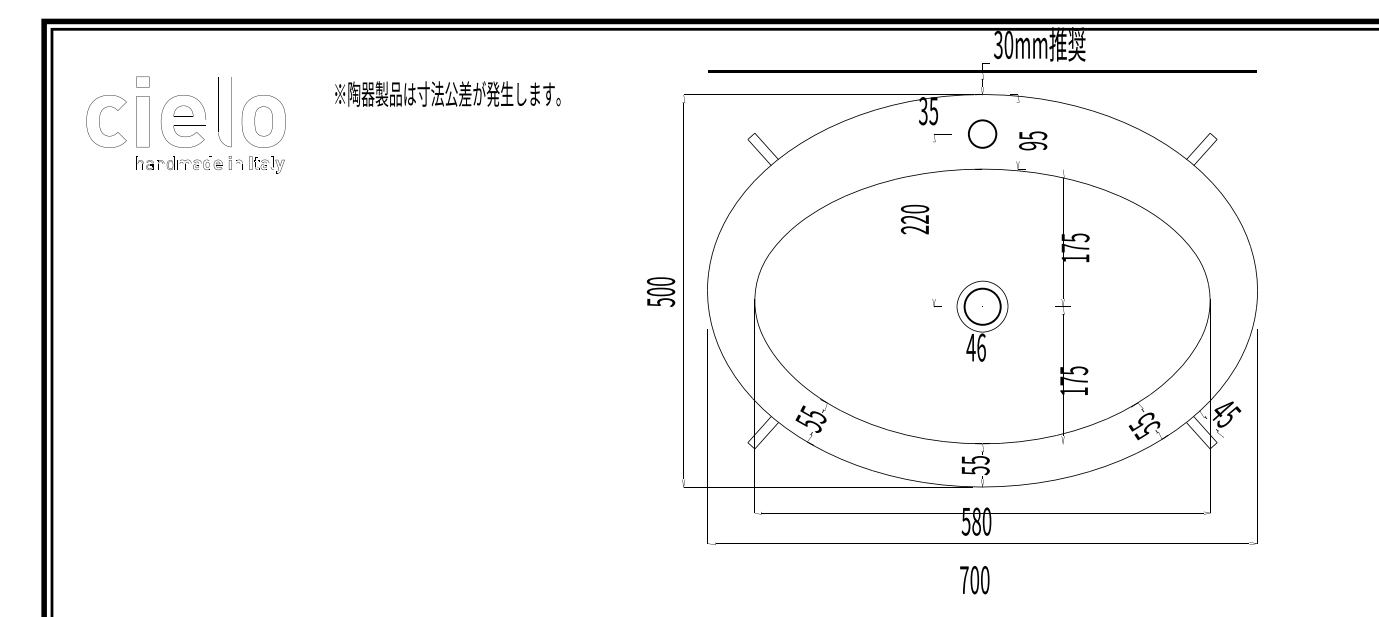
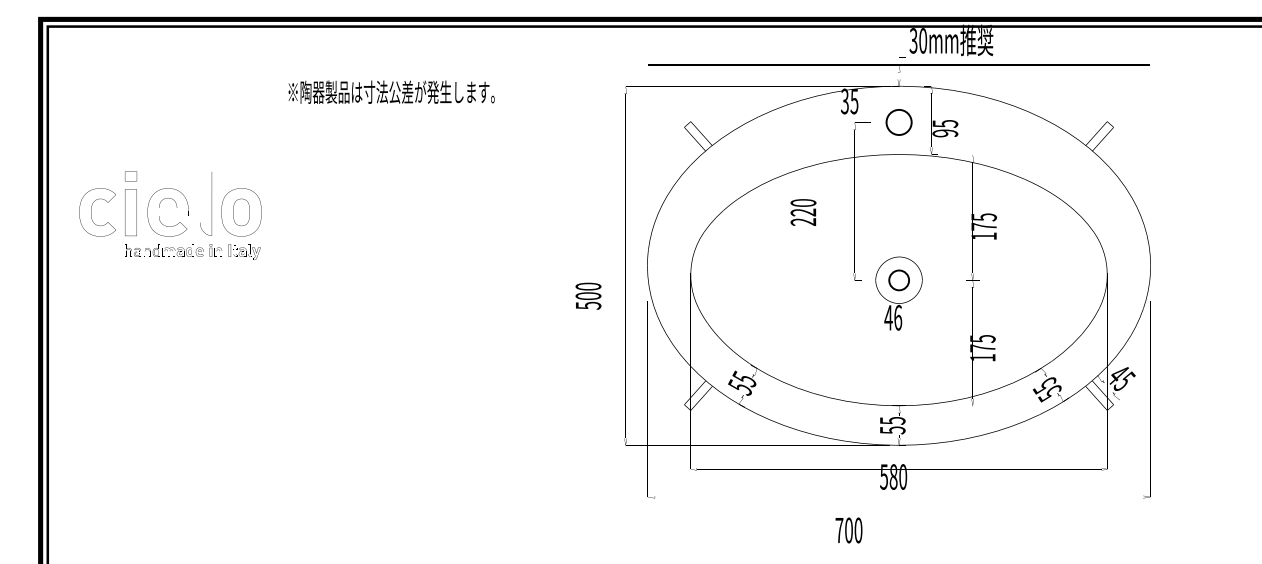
text: (447, 93) -> (391, 91), moved
part: (185, 124) -> (169, 215), moved
text: (915, 219) -> (803, 212), moved
text: (660, 291) -> (588, 295), moved
circle: (982, 306) -> (899, 280), size x0.6
text: (974, 580) -> (848, 530), moved

